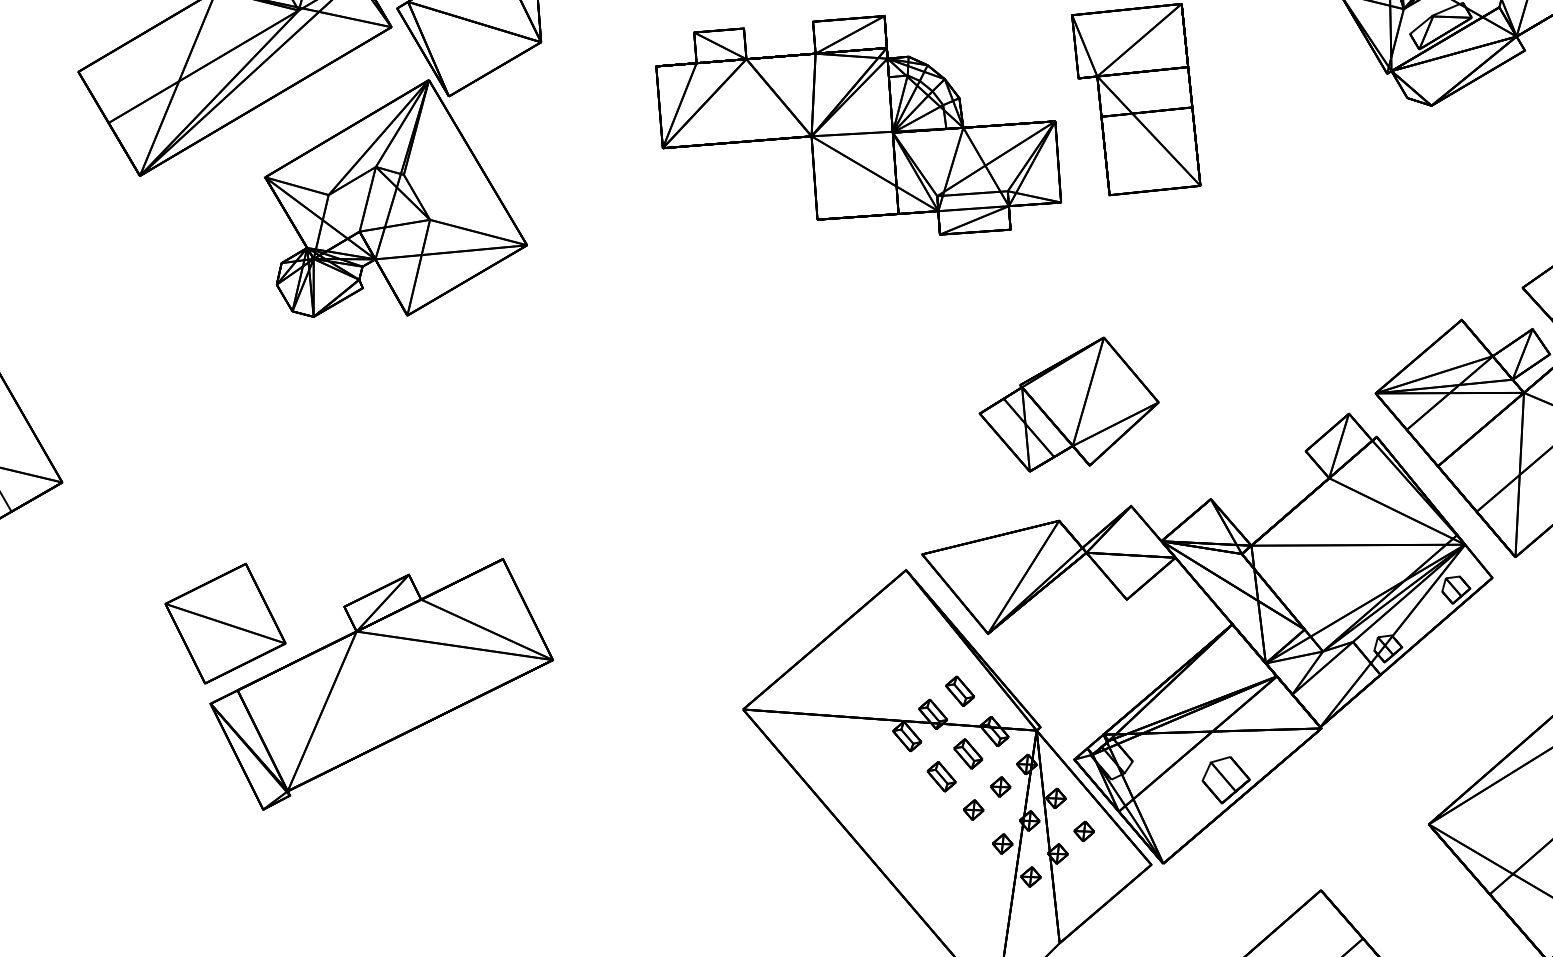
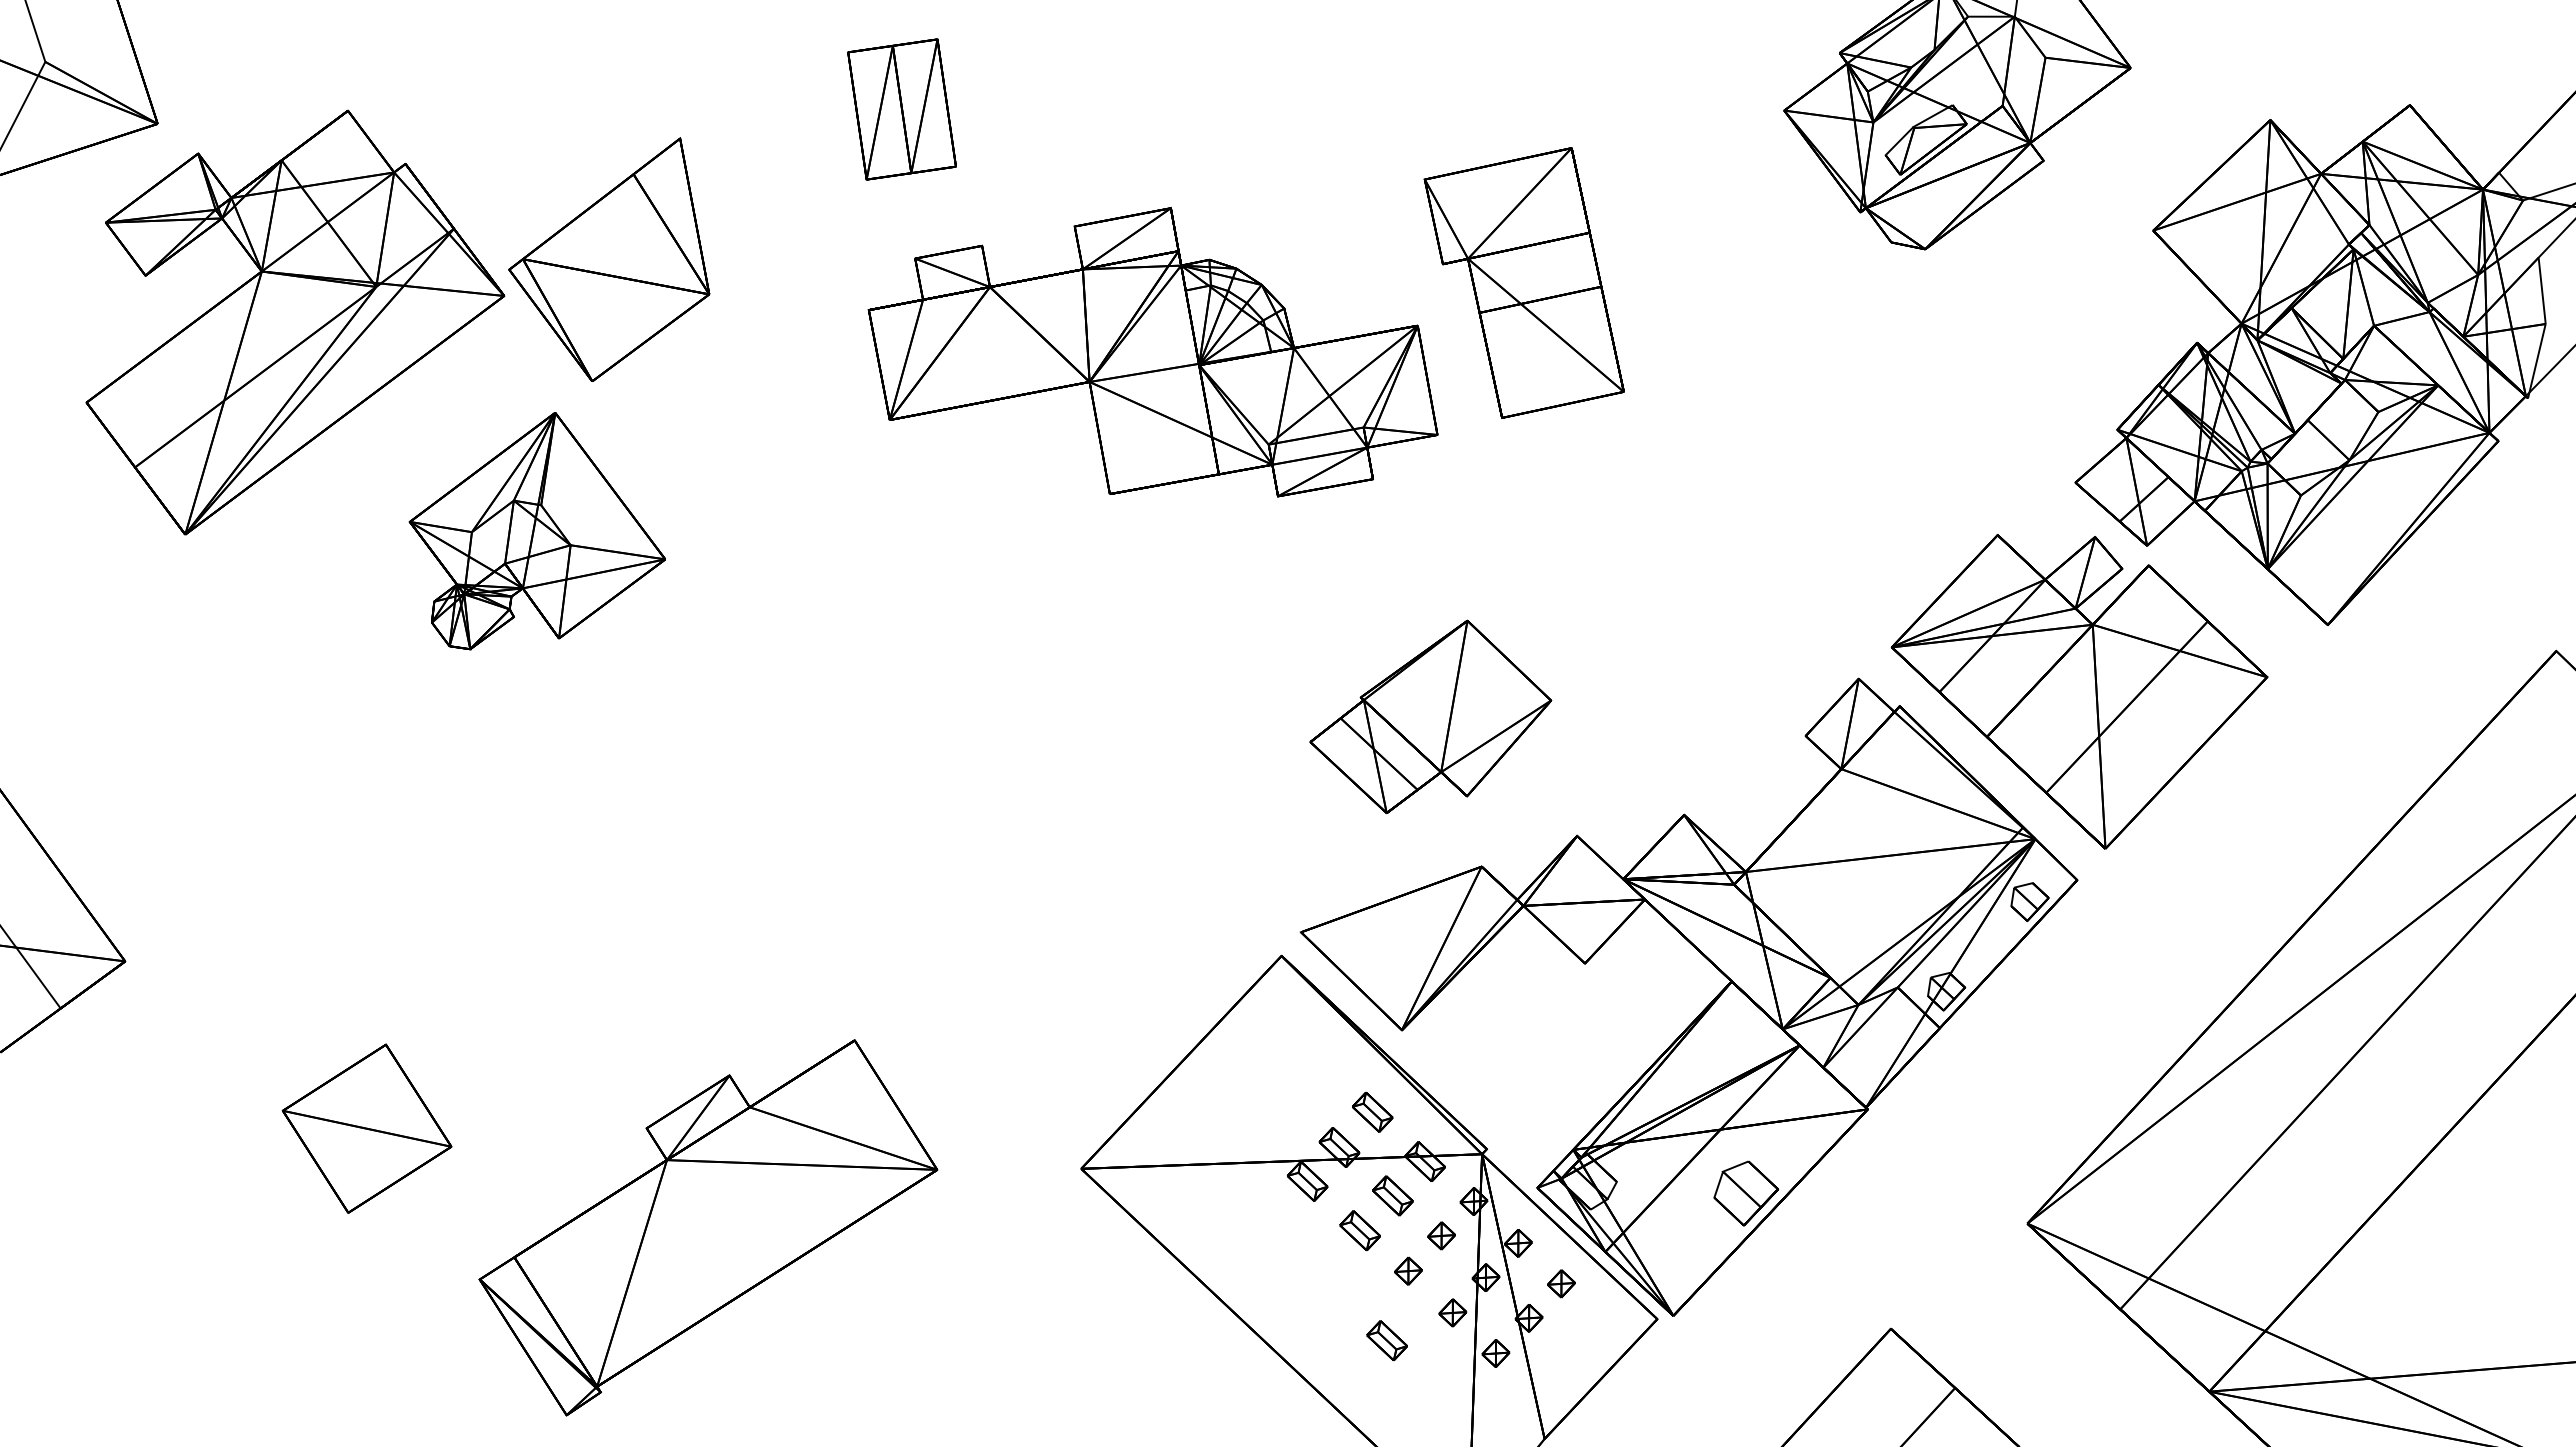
part: (397, 200) -> (537, 530), size x0.7
part: (1069, 404) -> (1430, 716), moved
part: (381, 684) -> (708, 1227), moved
part: (952, 858) -> (1386, 1340), added

